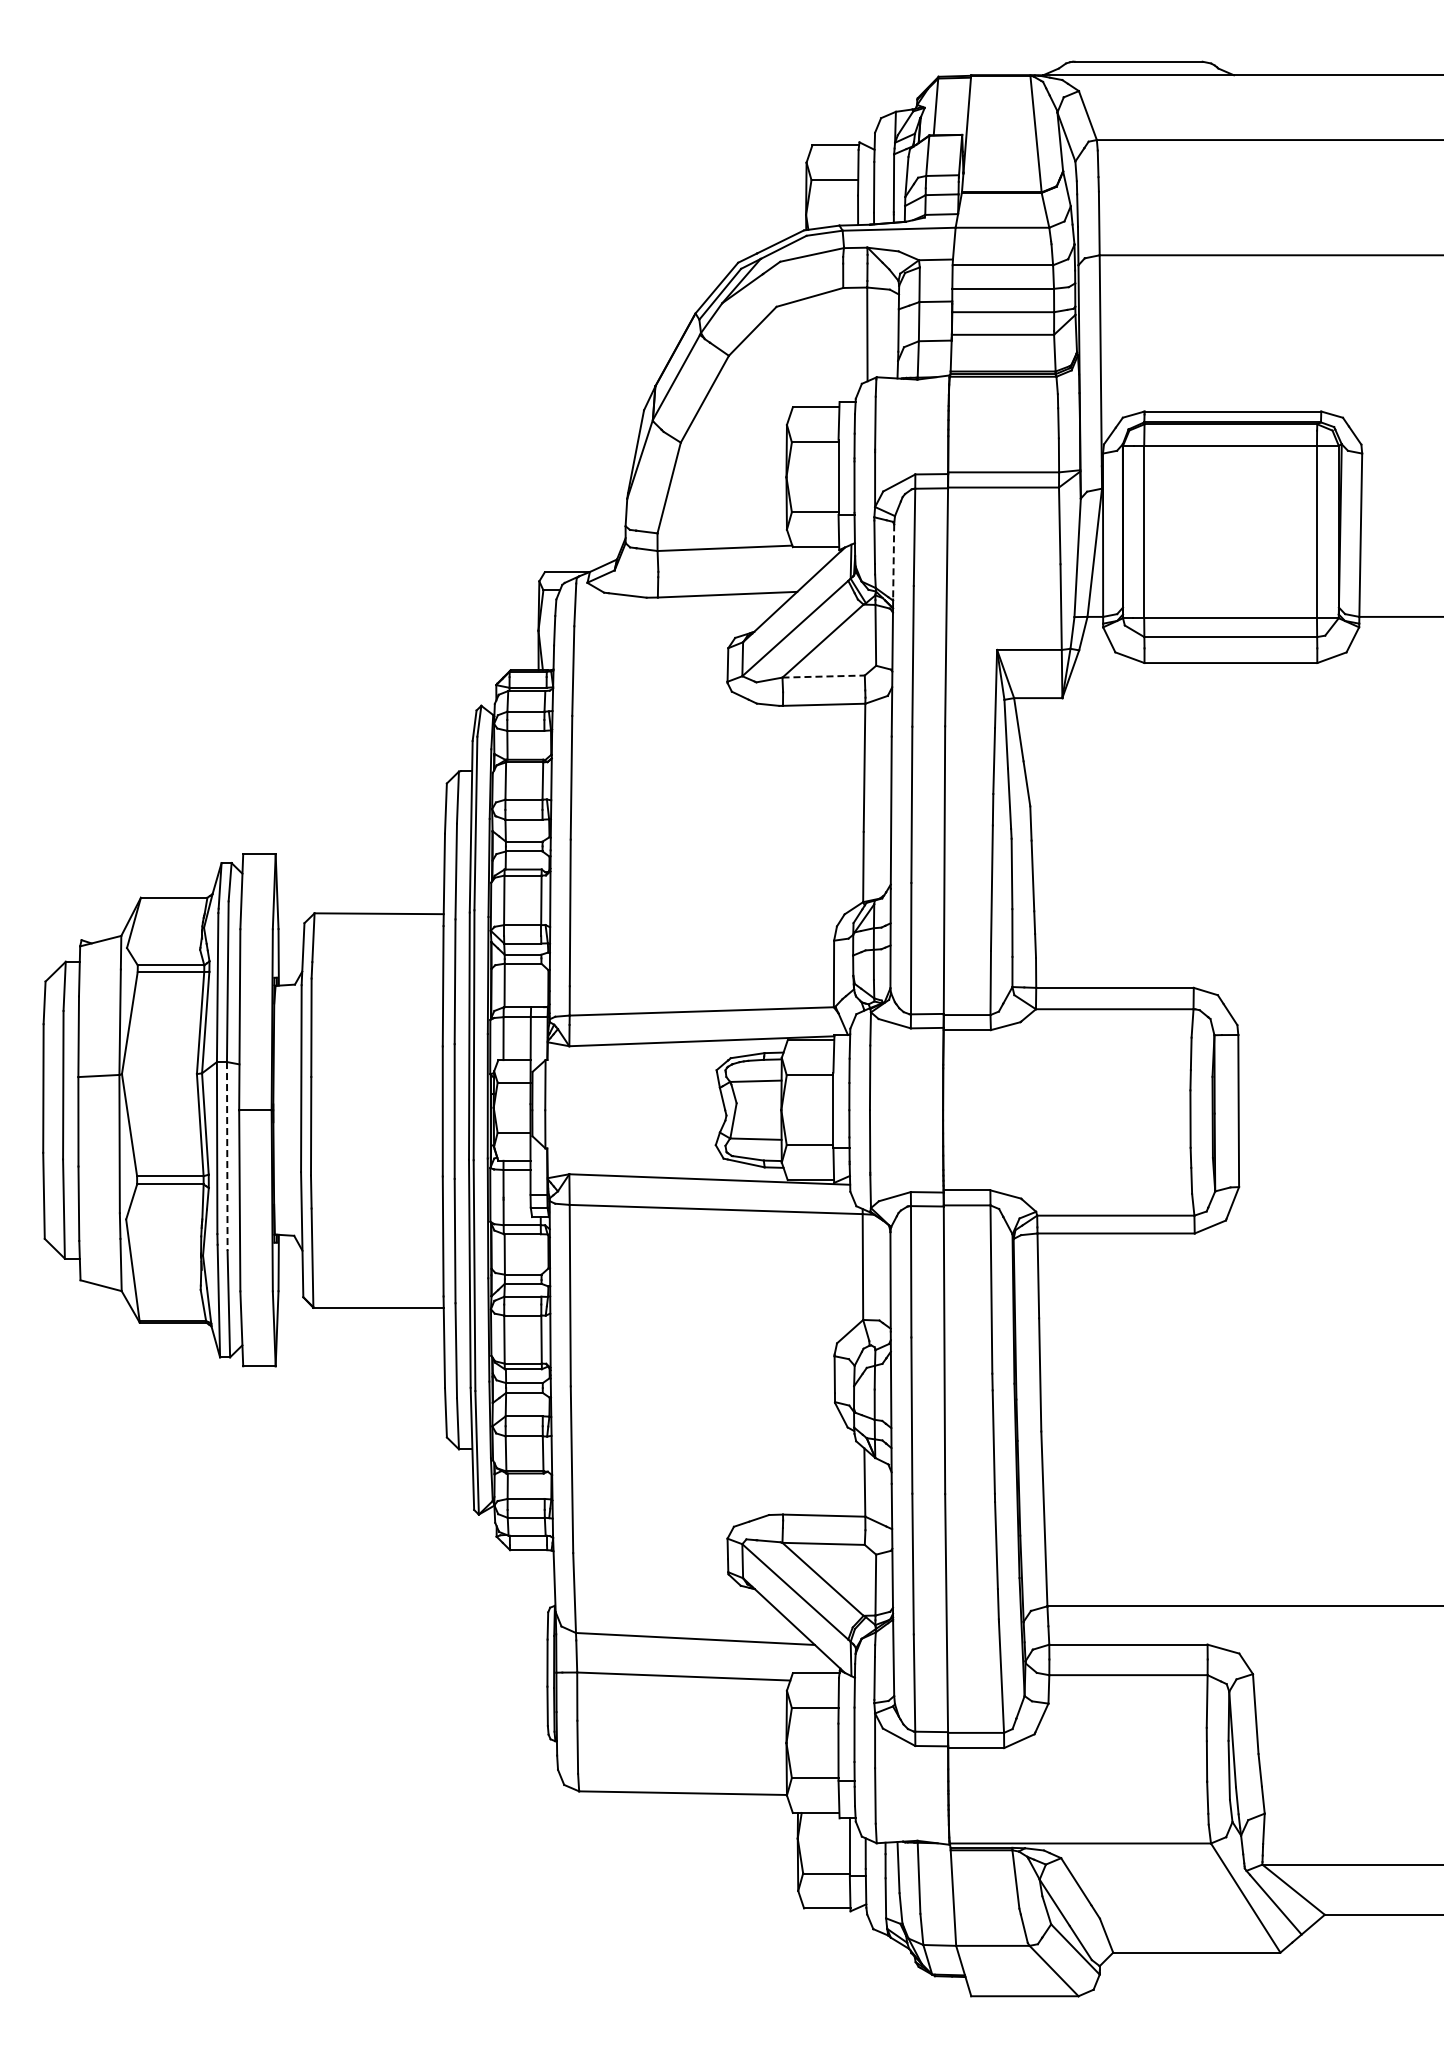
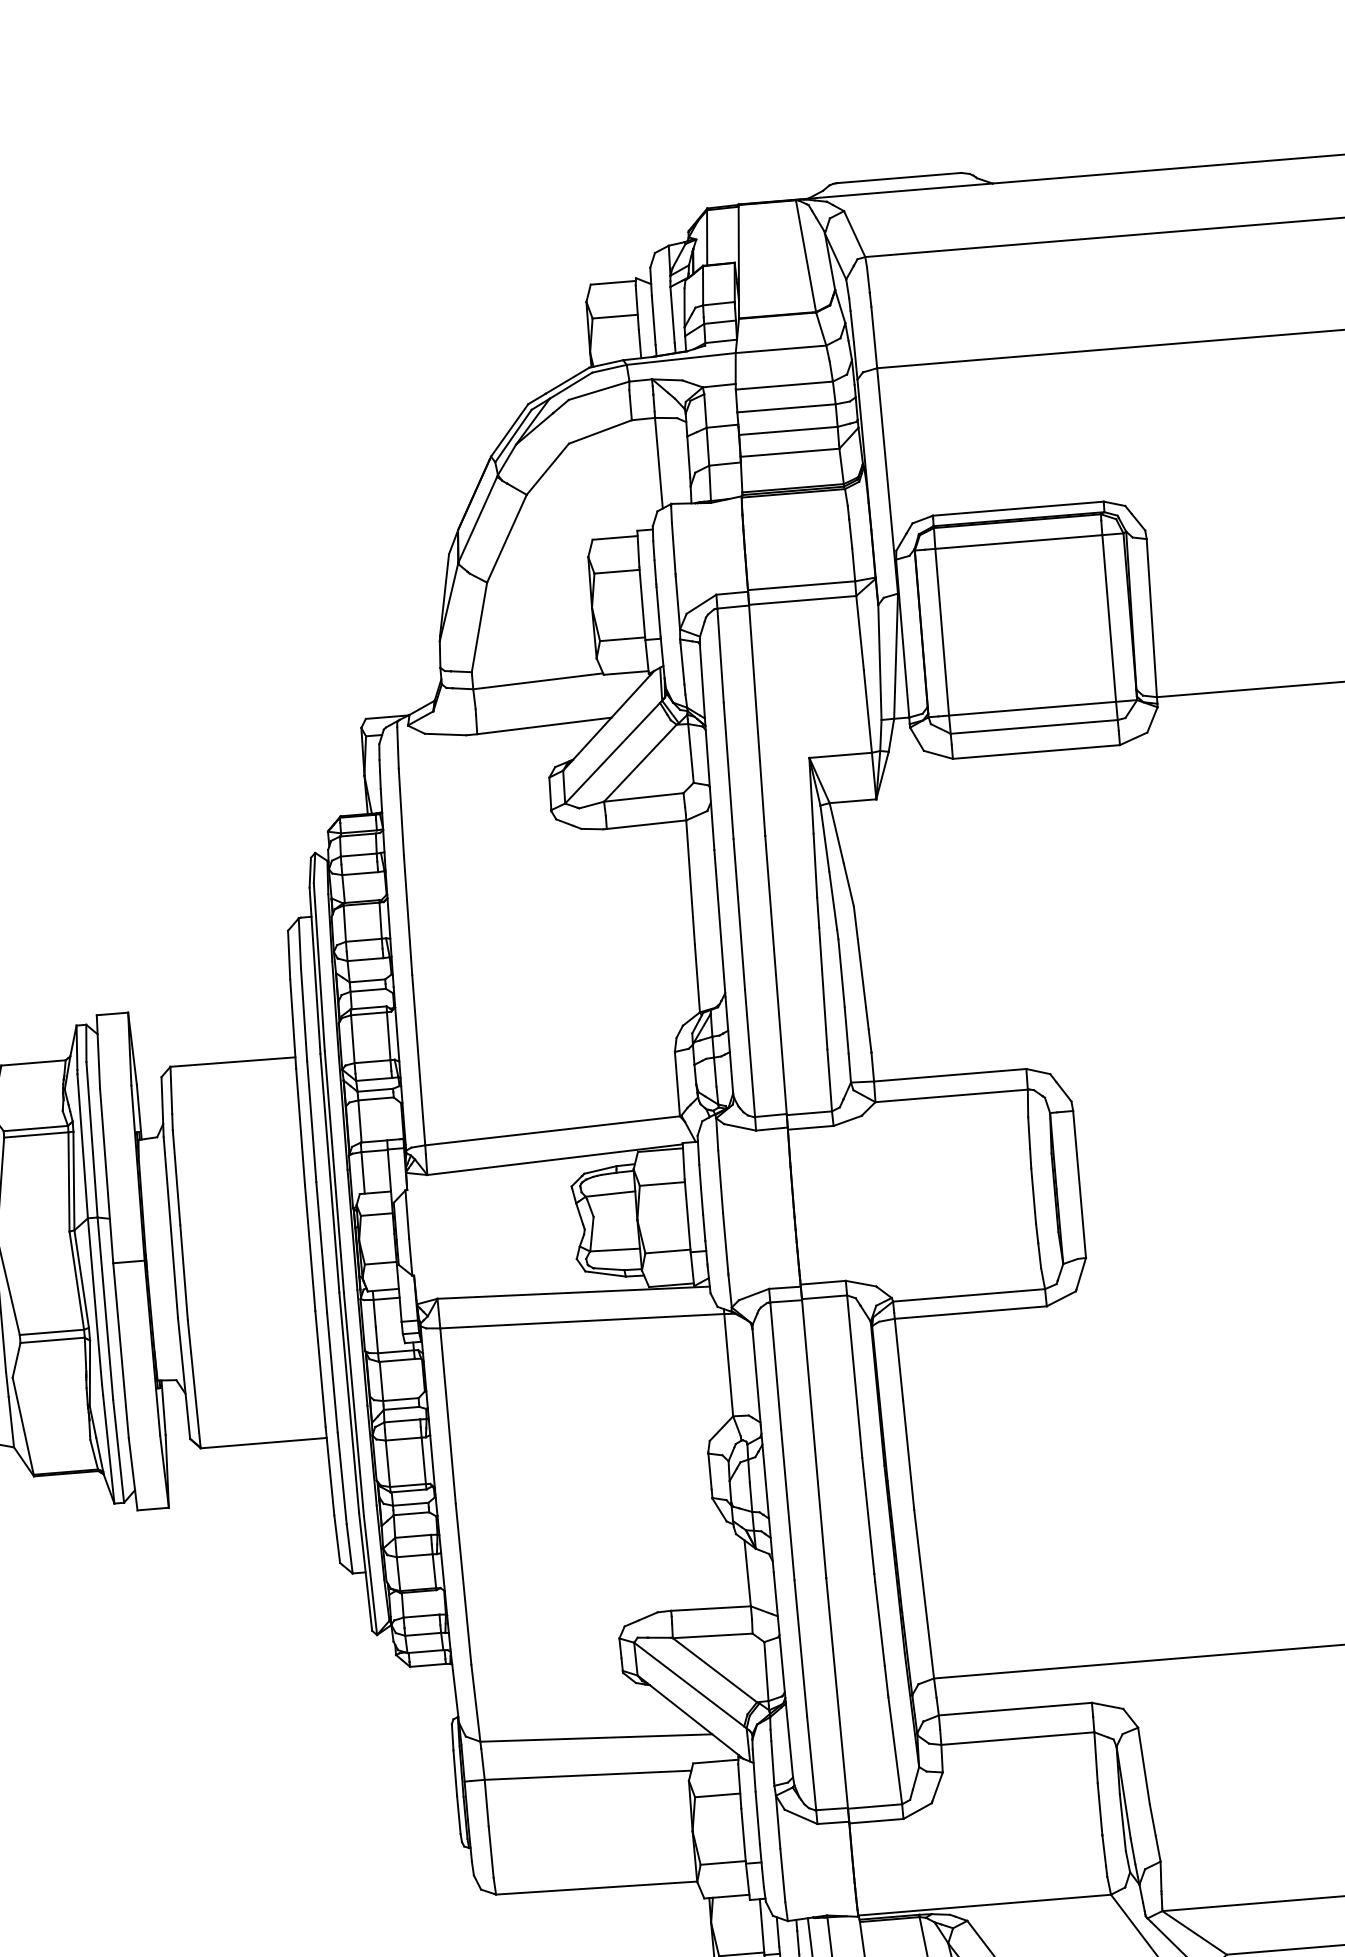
line: (893, 561) -> (702, 680), dashed -> solid
line: (824, 676) -> (644, 797), dashed -> solid
line: (227, 1156) -> (105, 1308), dashed -> solid

